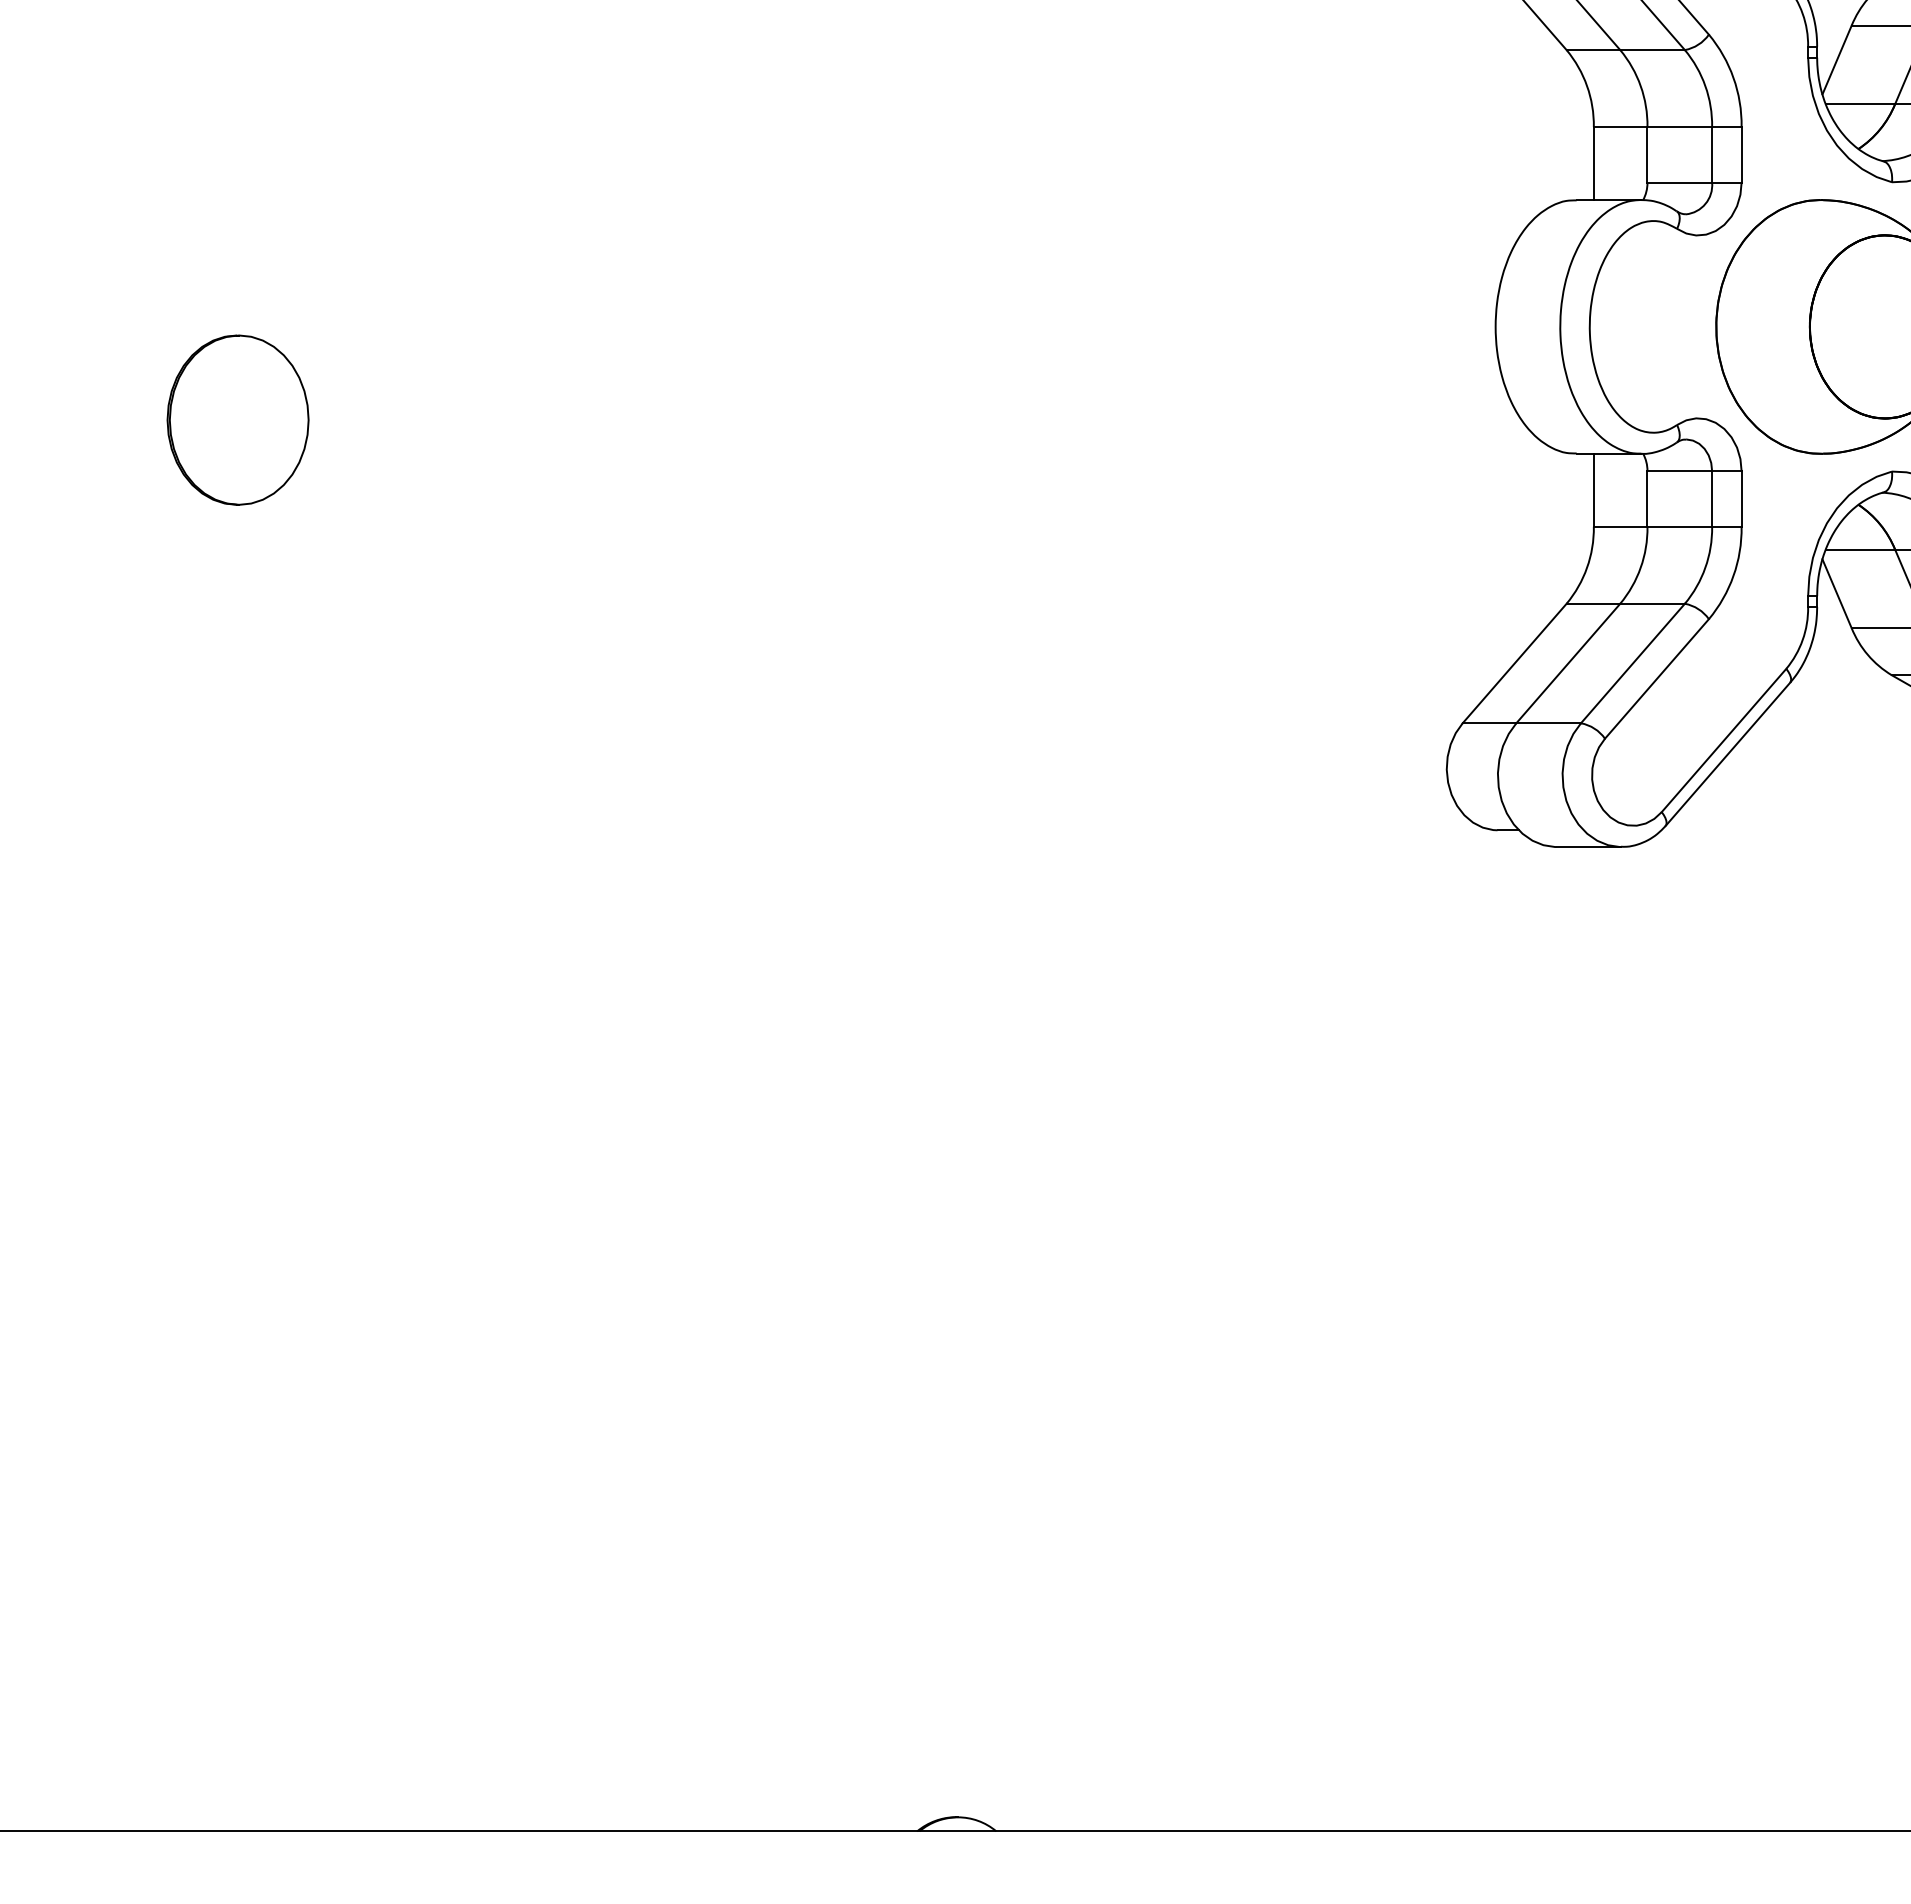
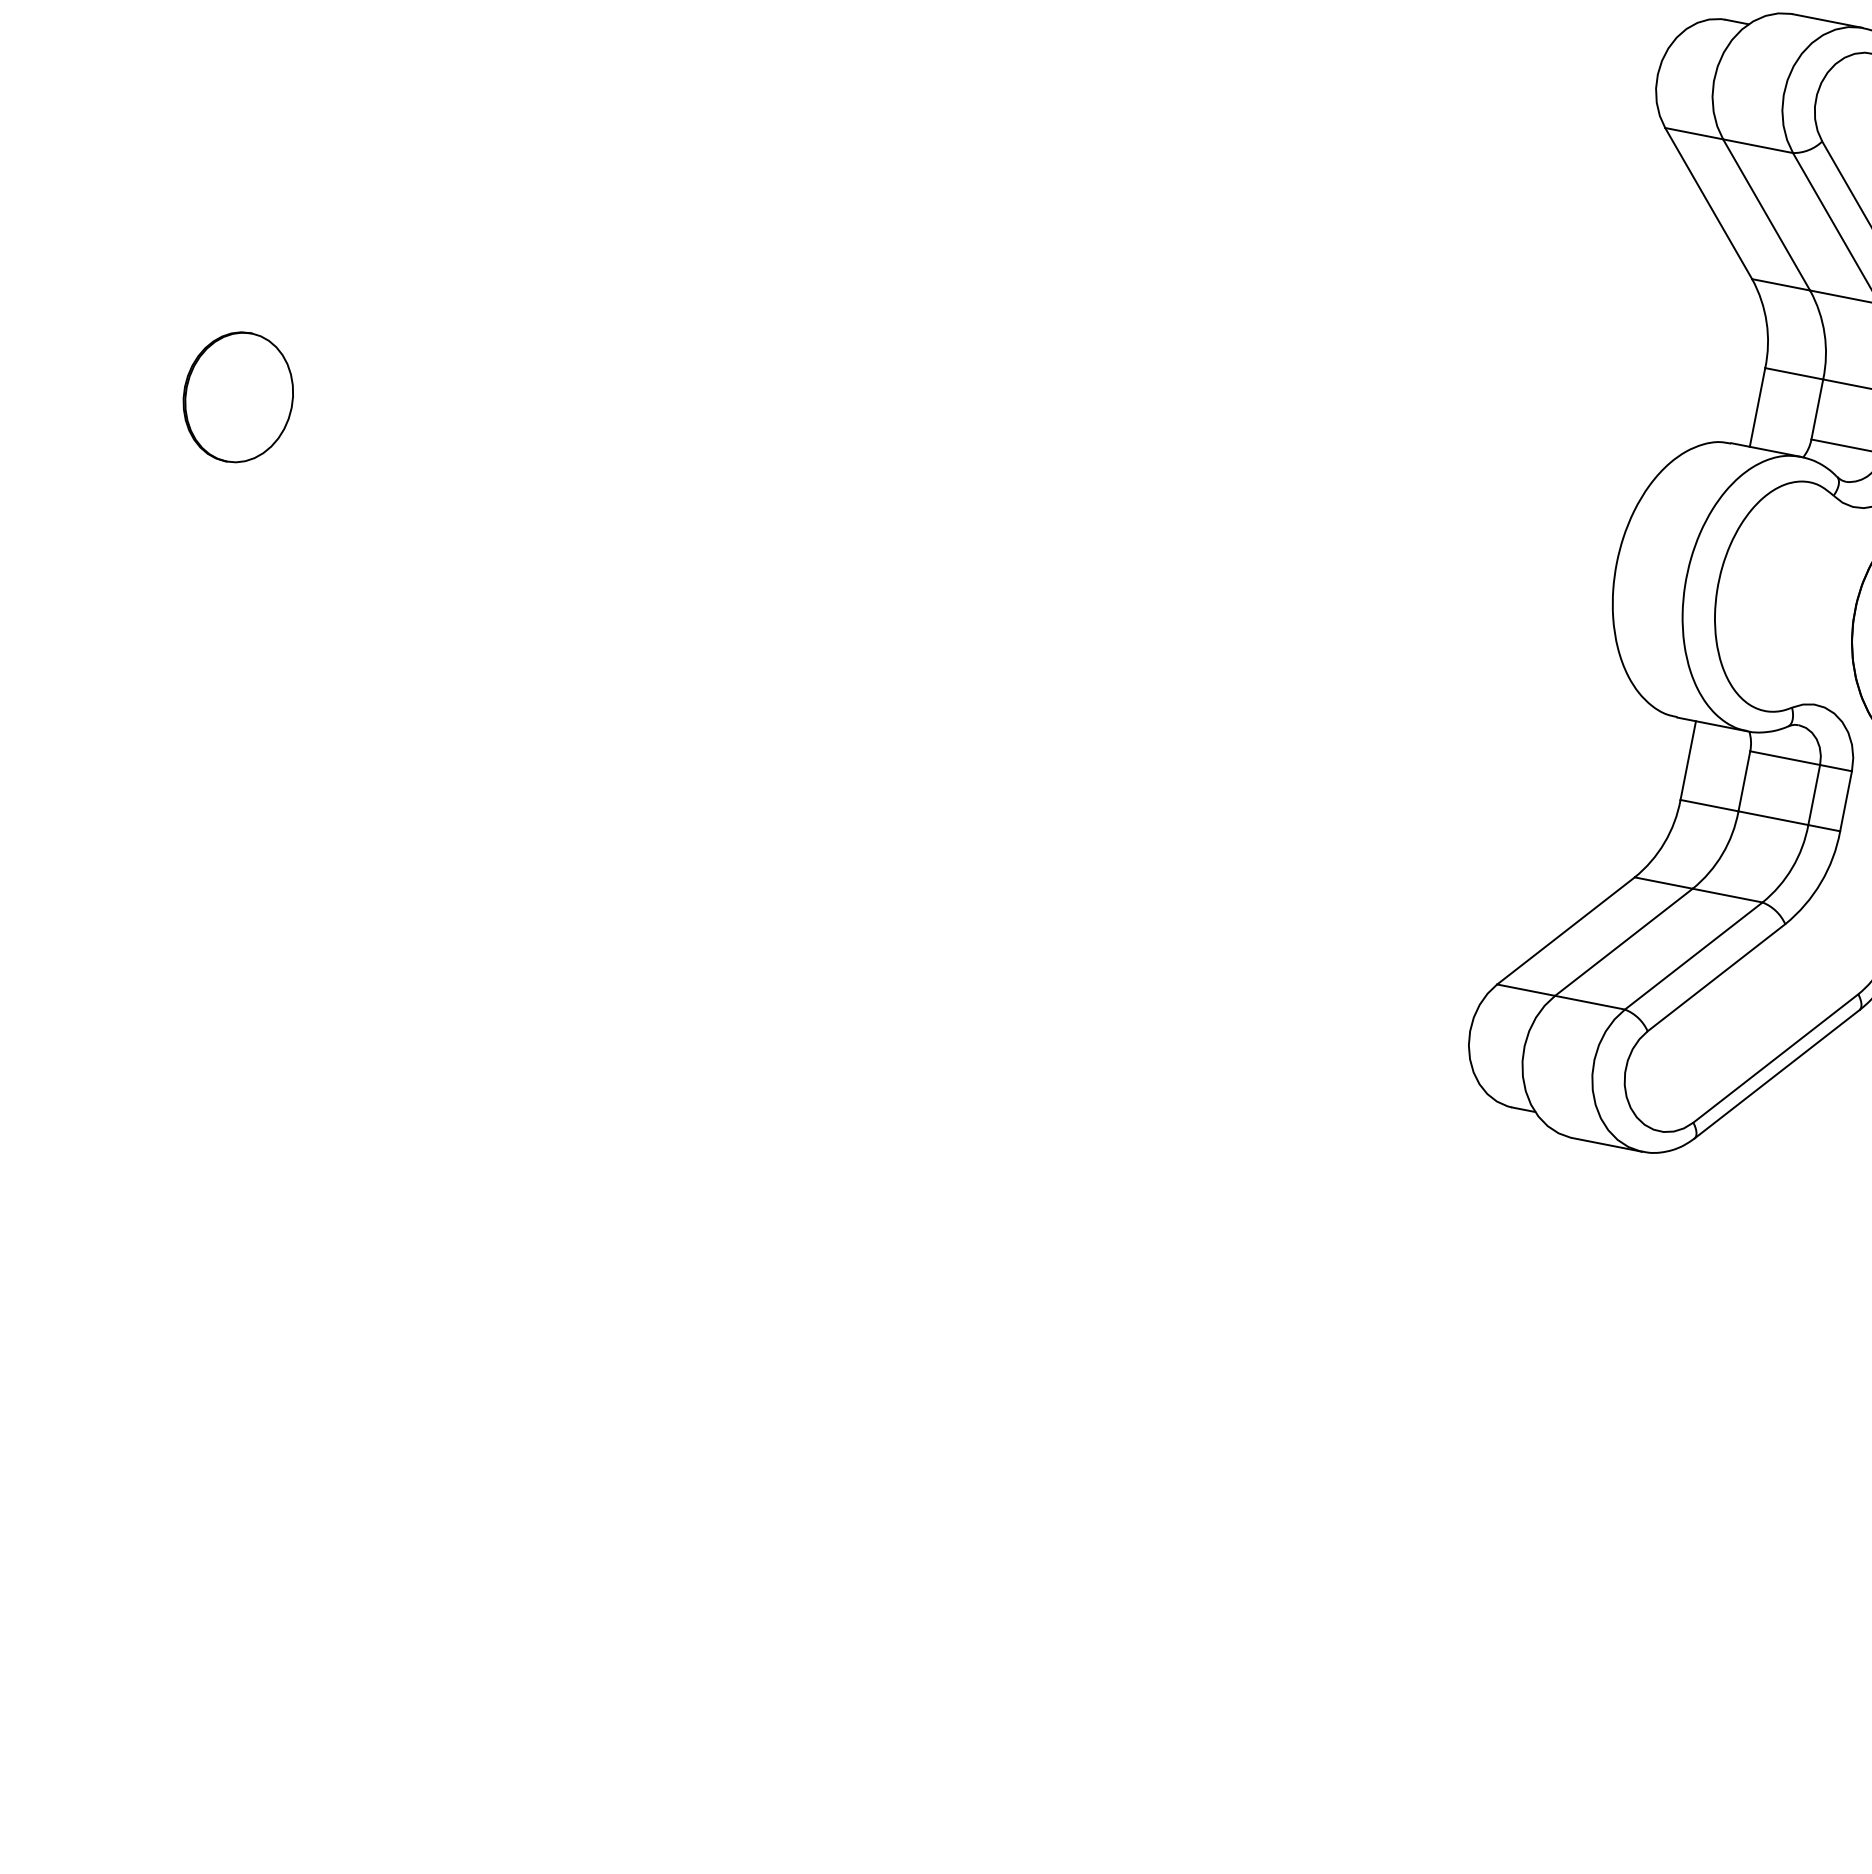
part: (237, 419) -> (237, 396), size x0.7

